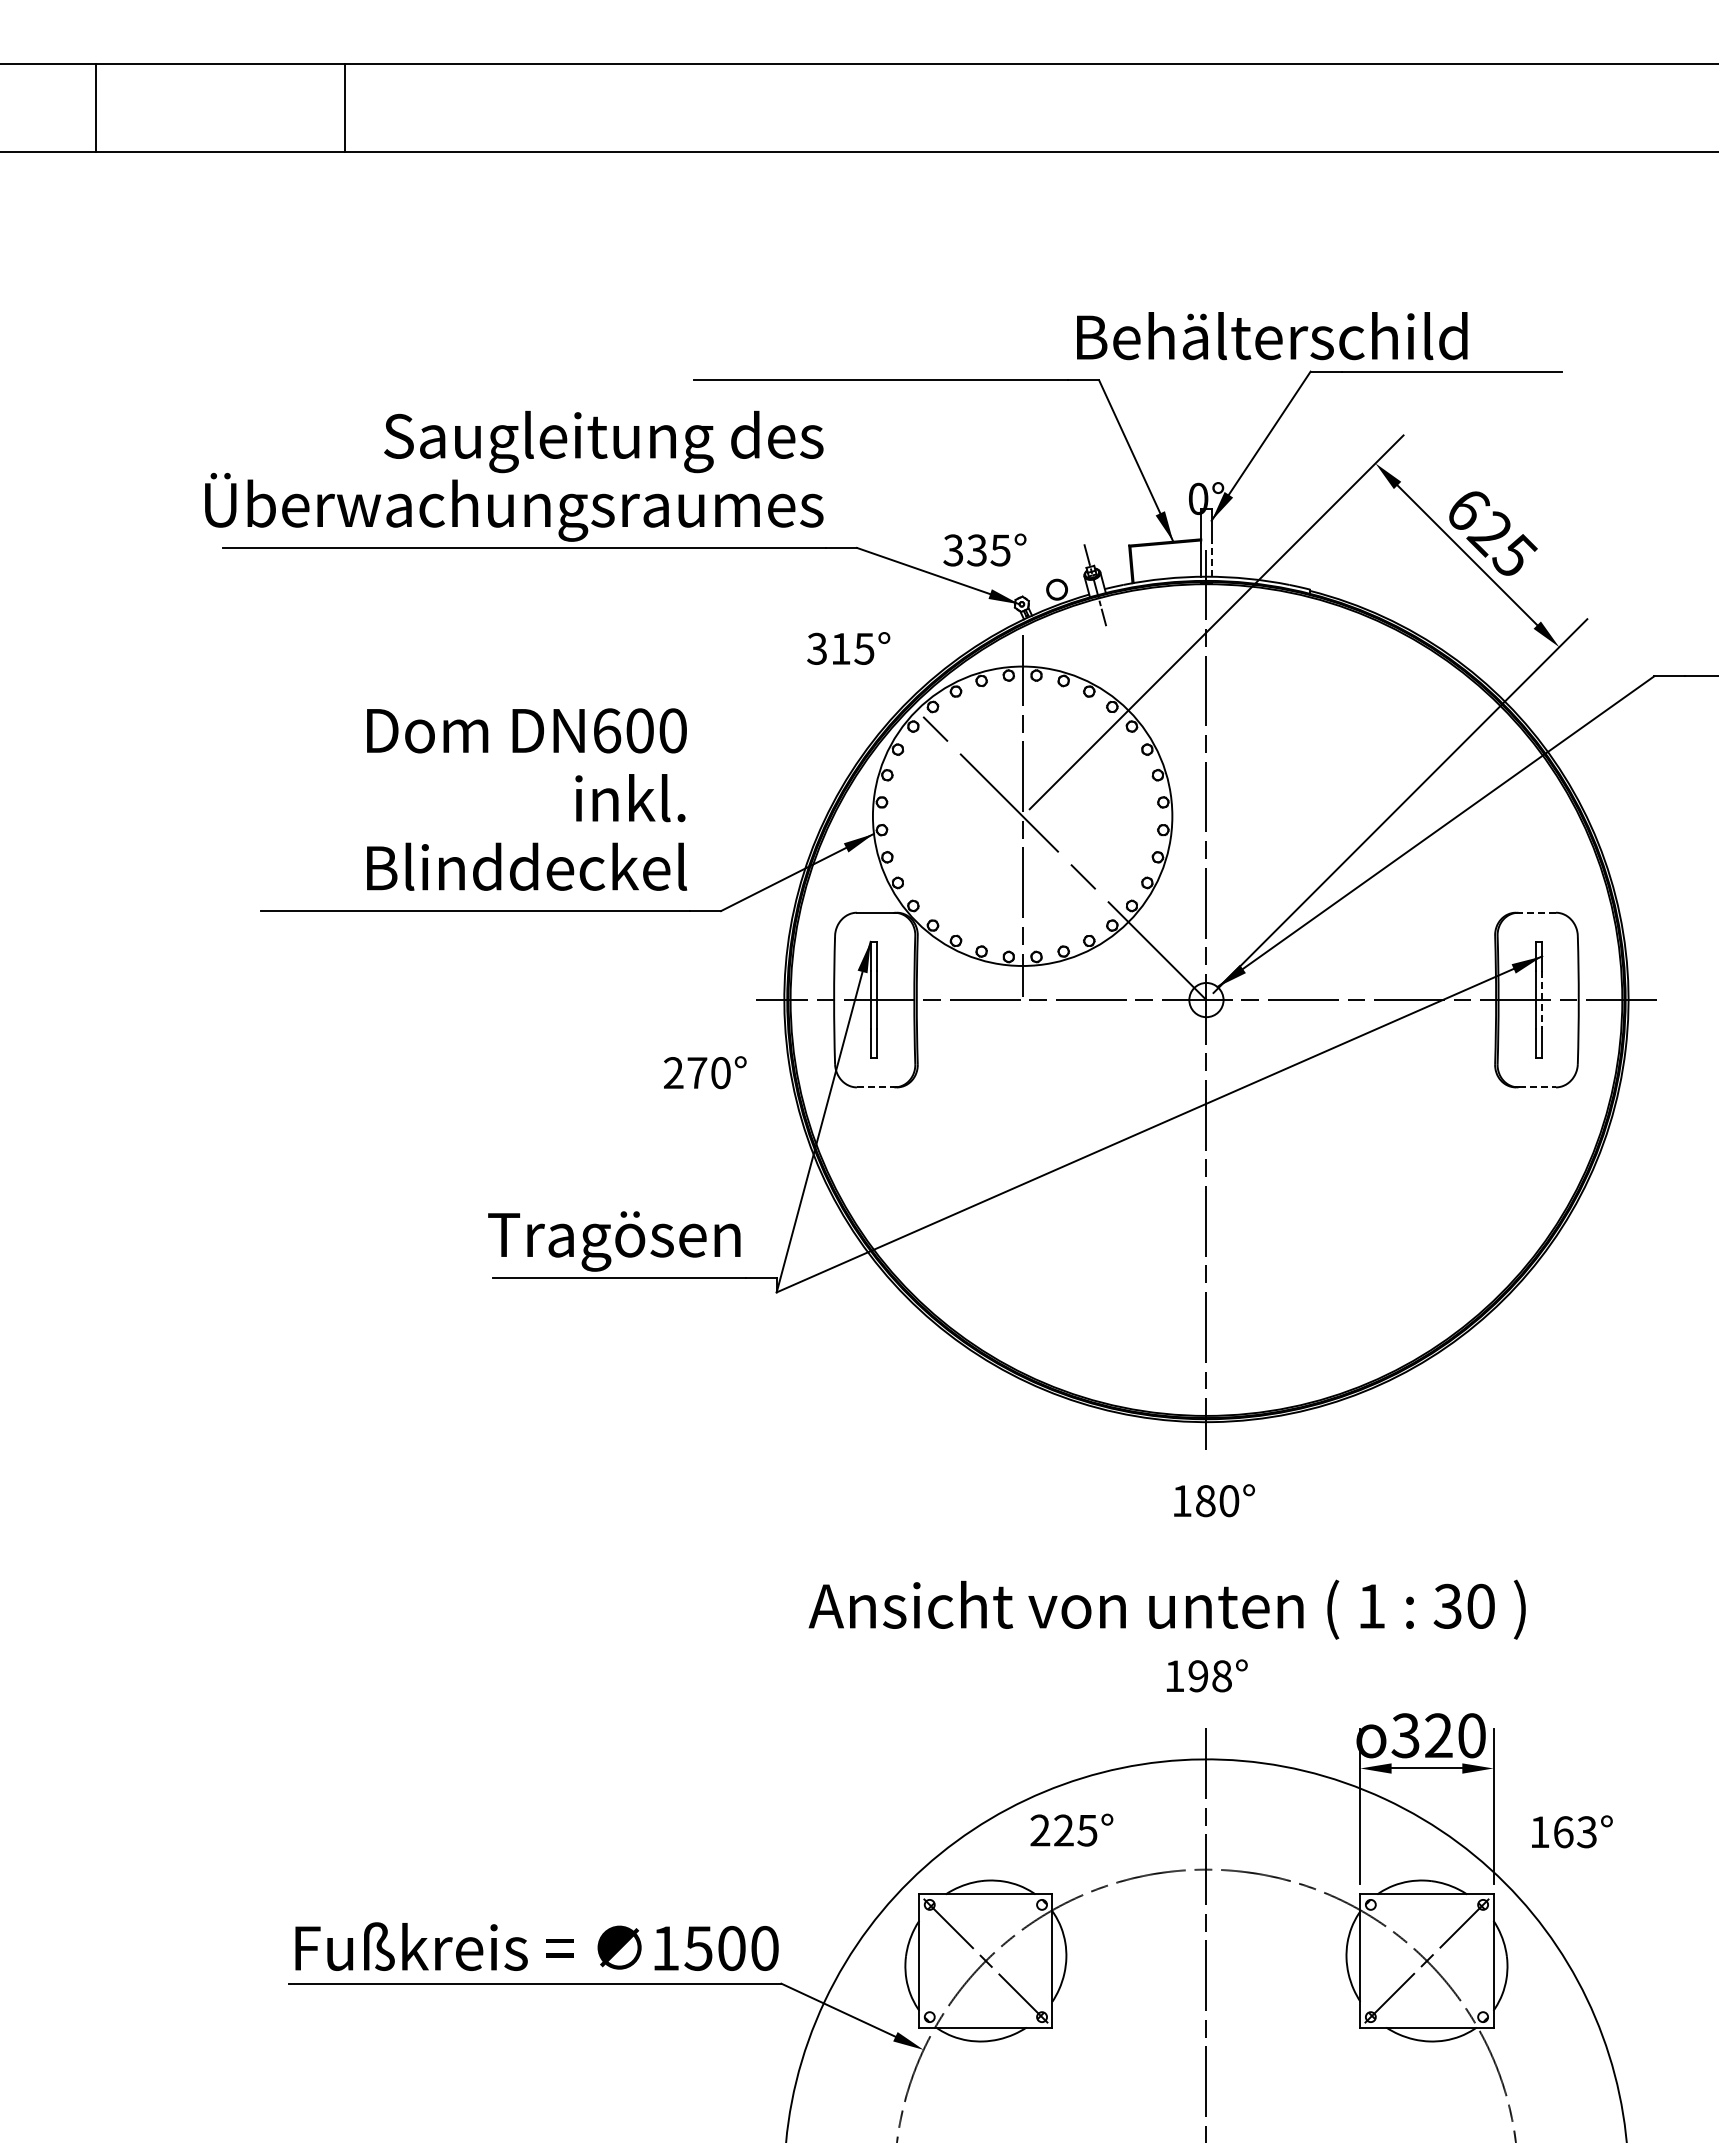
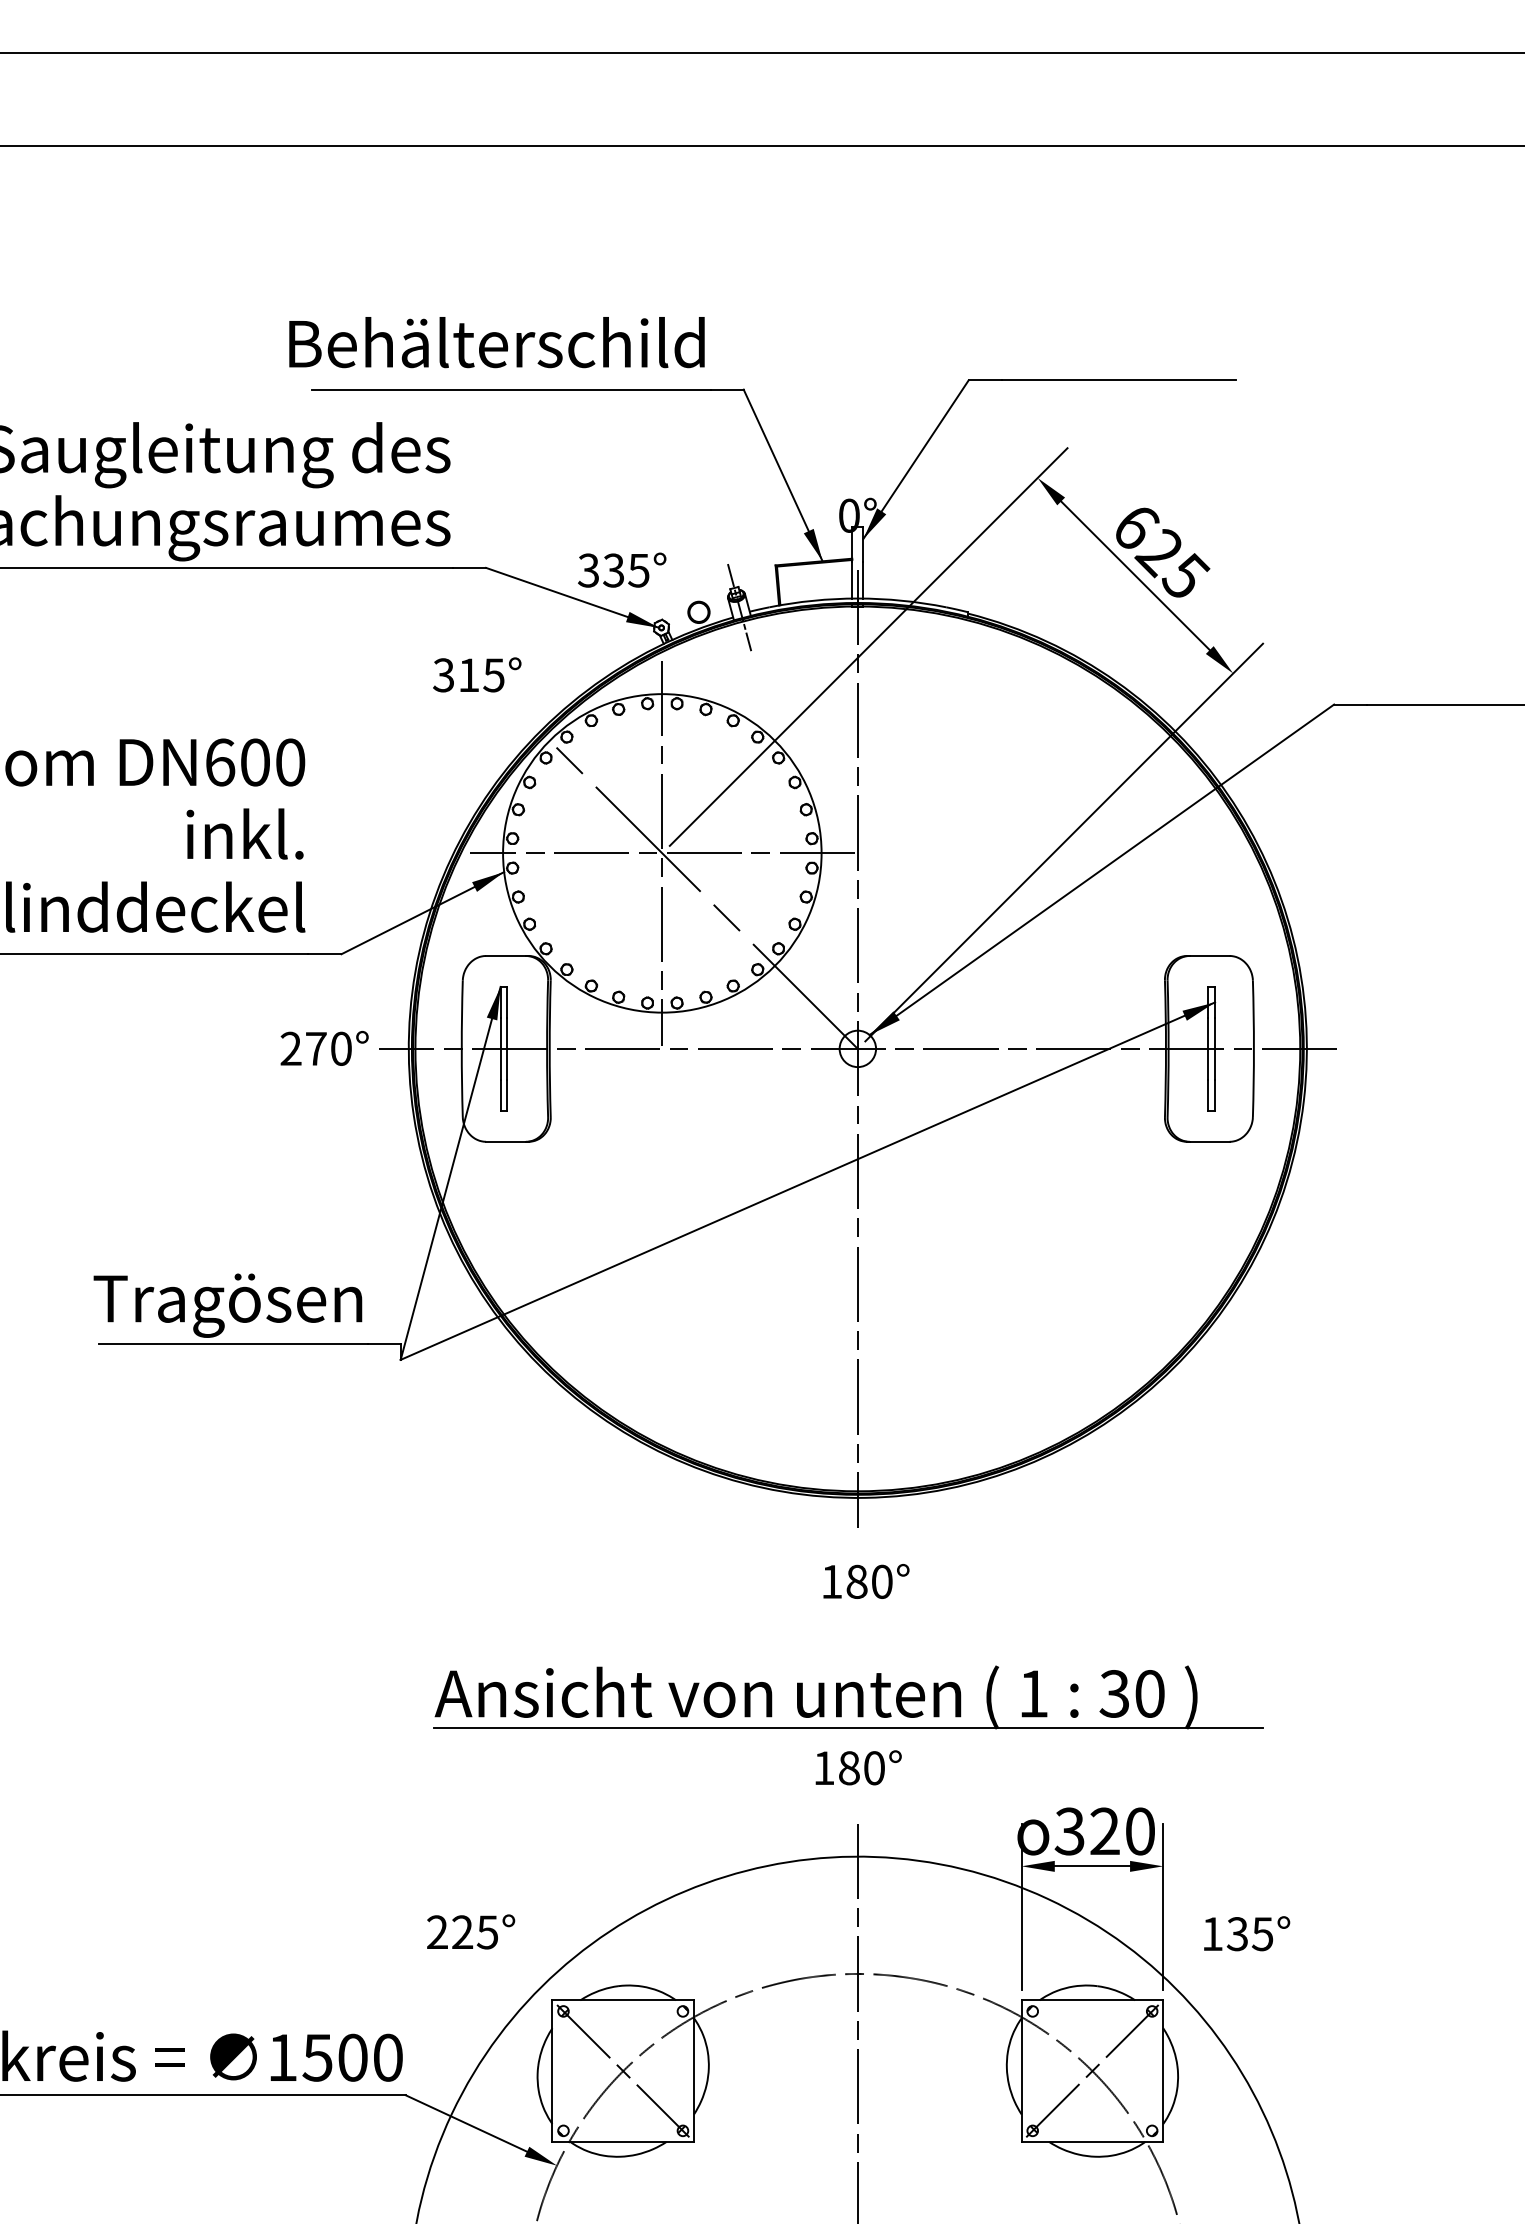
text: (1272, 336) -> (497, 342), moved
line: (1211, 559) -> (863, 580), dashed -> solid
line: (1022, 816) -> (662, 853), added
line: (1537, 912) -> (1210, 955), dashed -> solid
line: (1542, 1000) -> (1215, 1049), dashed -> solid
text: (705, 1072) -> (324, 1048), moved
line: (875, 1087) -> (505, 1141), dashed -> solid
line: (1537, 1087) -> (1210, 1141), dashed -> solid
line: (1197, 1638) -> (848, 1728), added
text: (1209, 1676) -> (861, 1768), 198° -> 180°
text: (1071, 1829) -> (470, 1931), moved
text: (1574, 1832) -> (1249, 1934), 163° -> 135°

